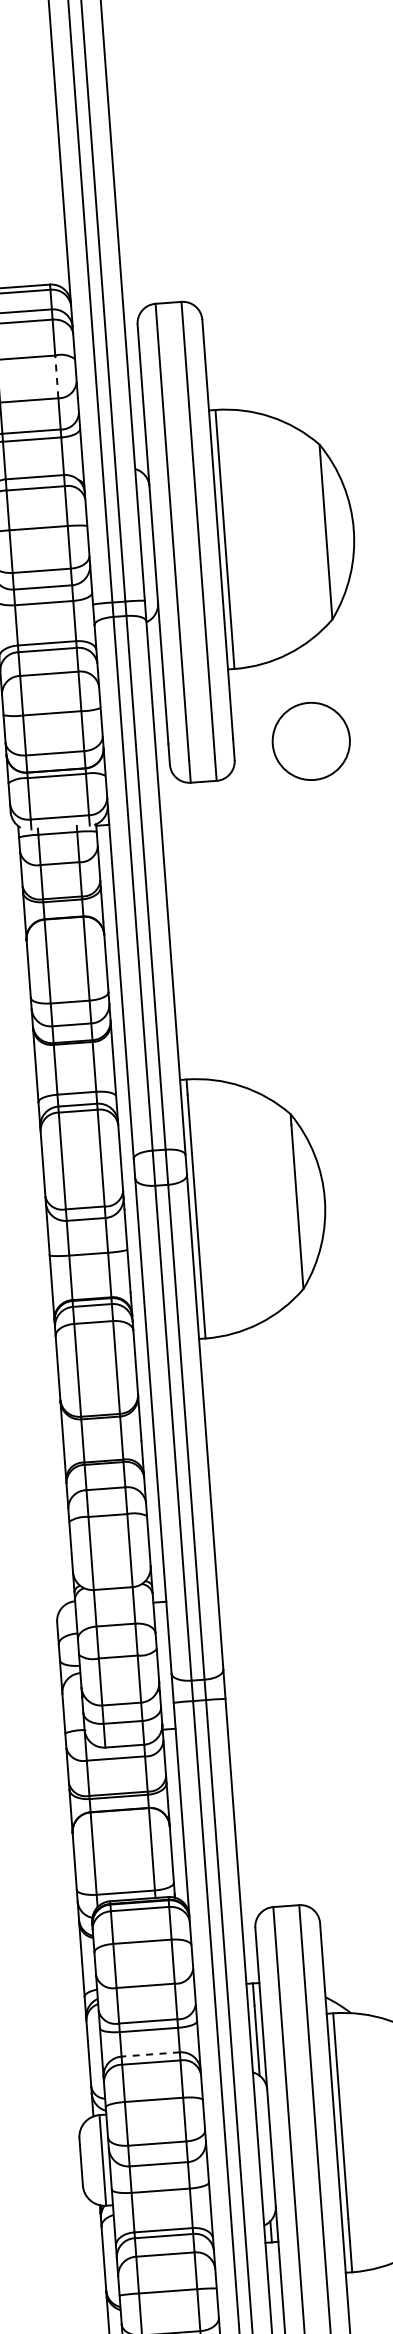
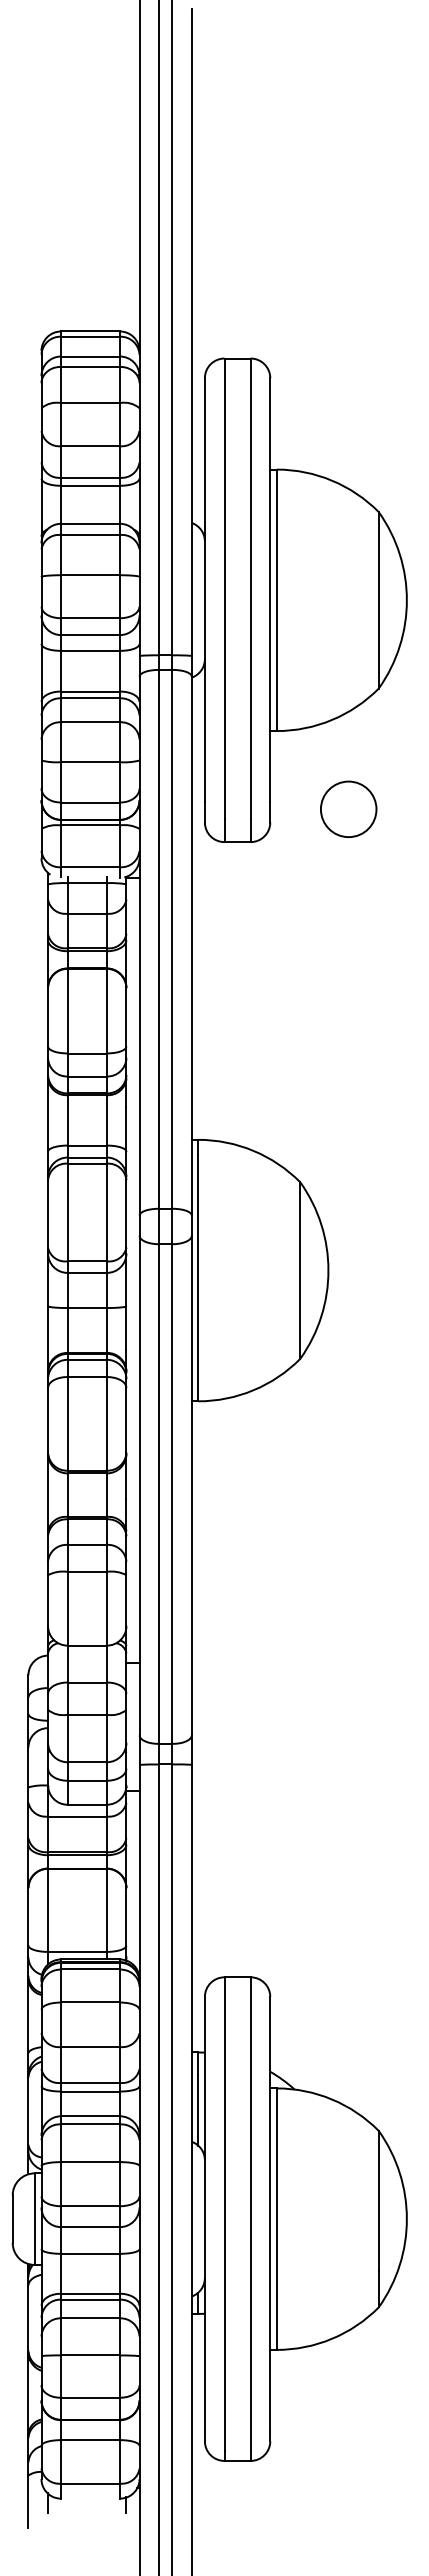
line: (56, 376) -> (119, 424), dashed -> solid
circle: (311, 740) -> (348, 808), size x0.71
line: (150, 2054) -> (90, 2116), dashed -> solid

